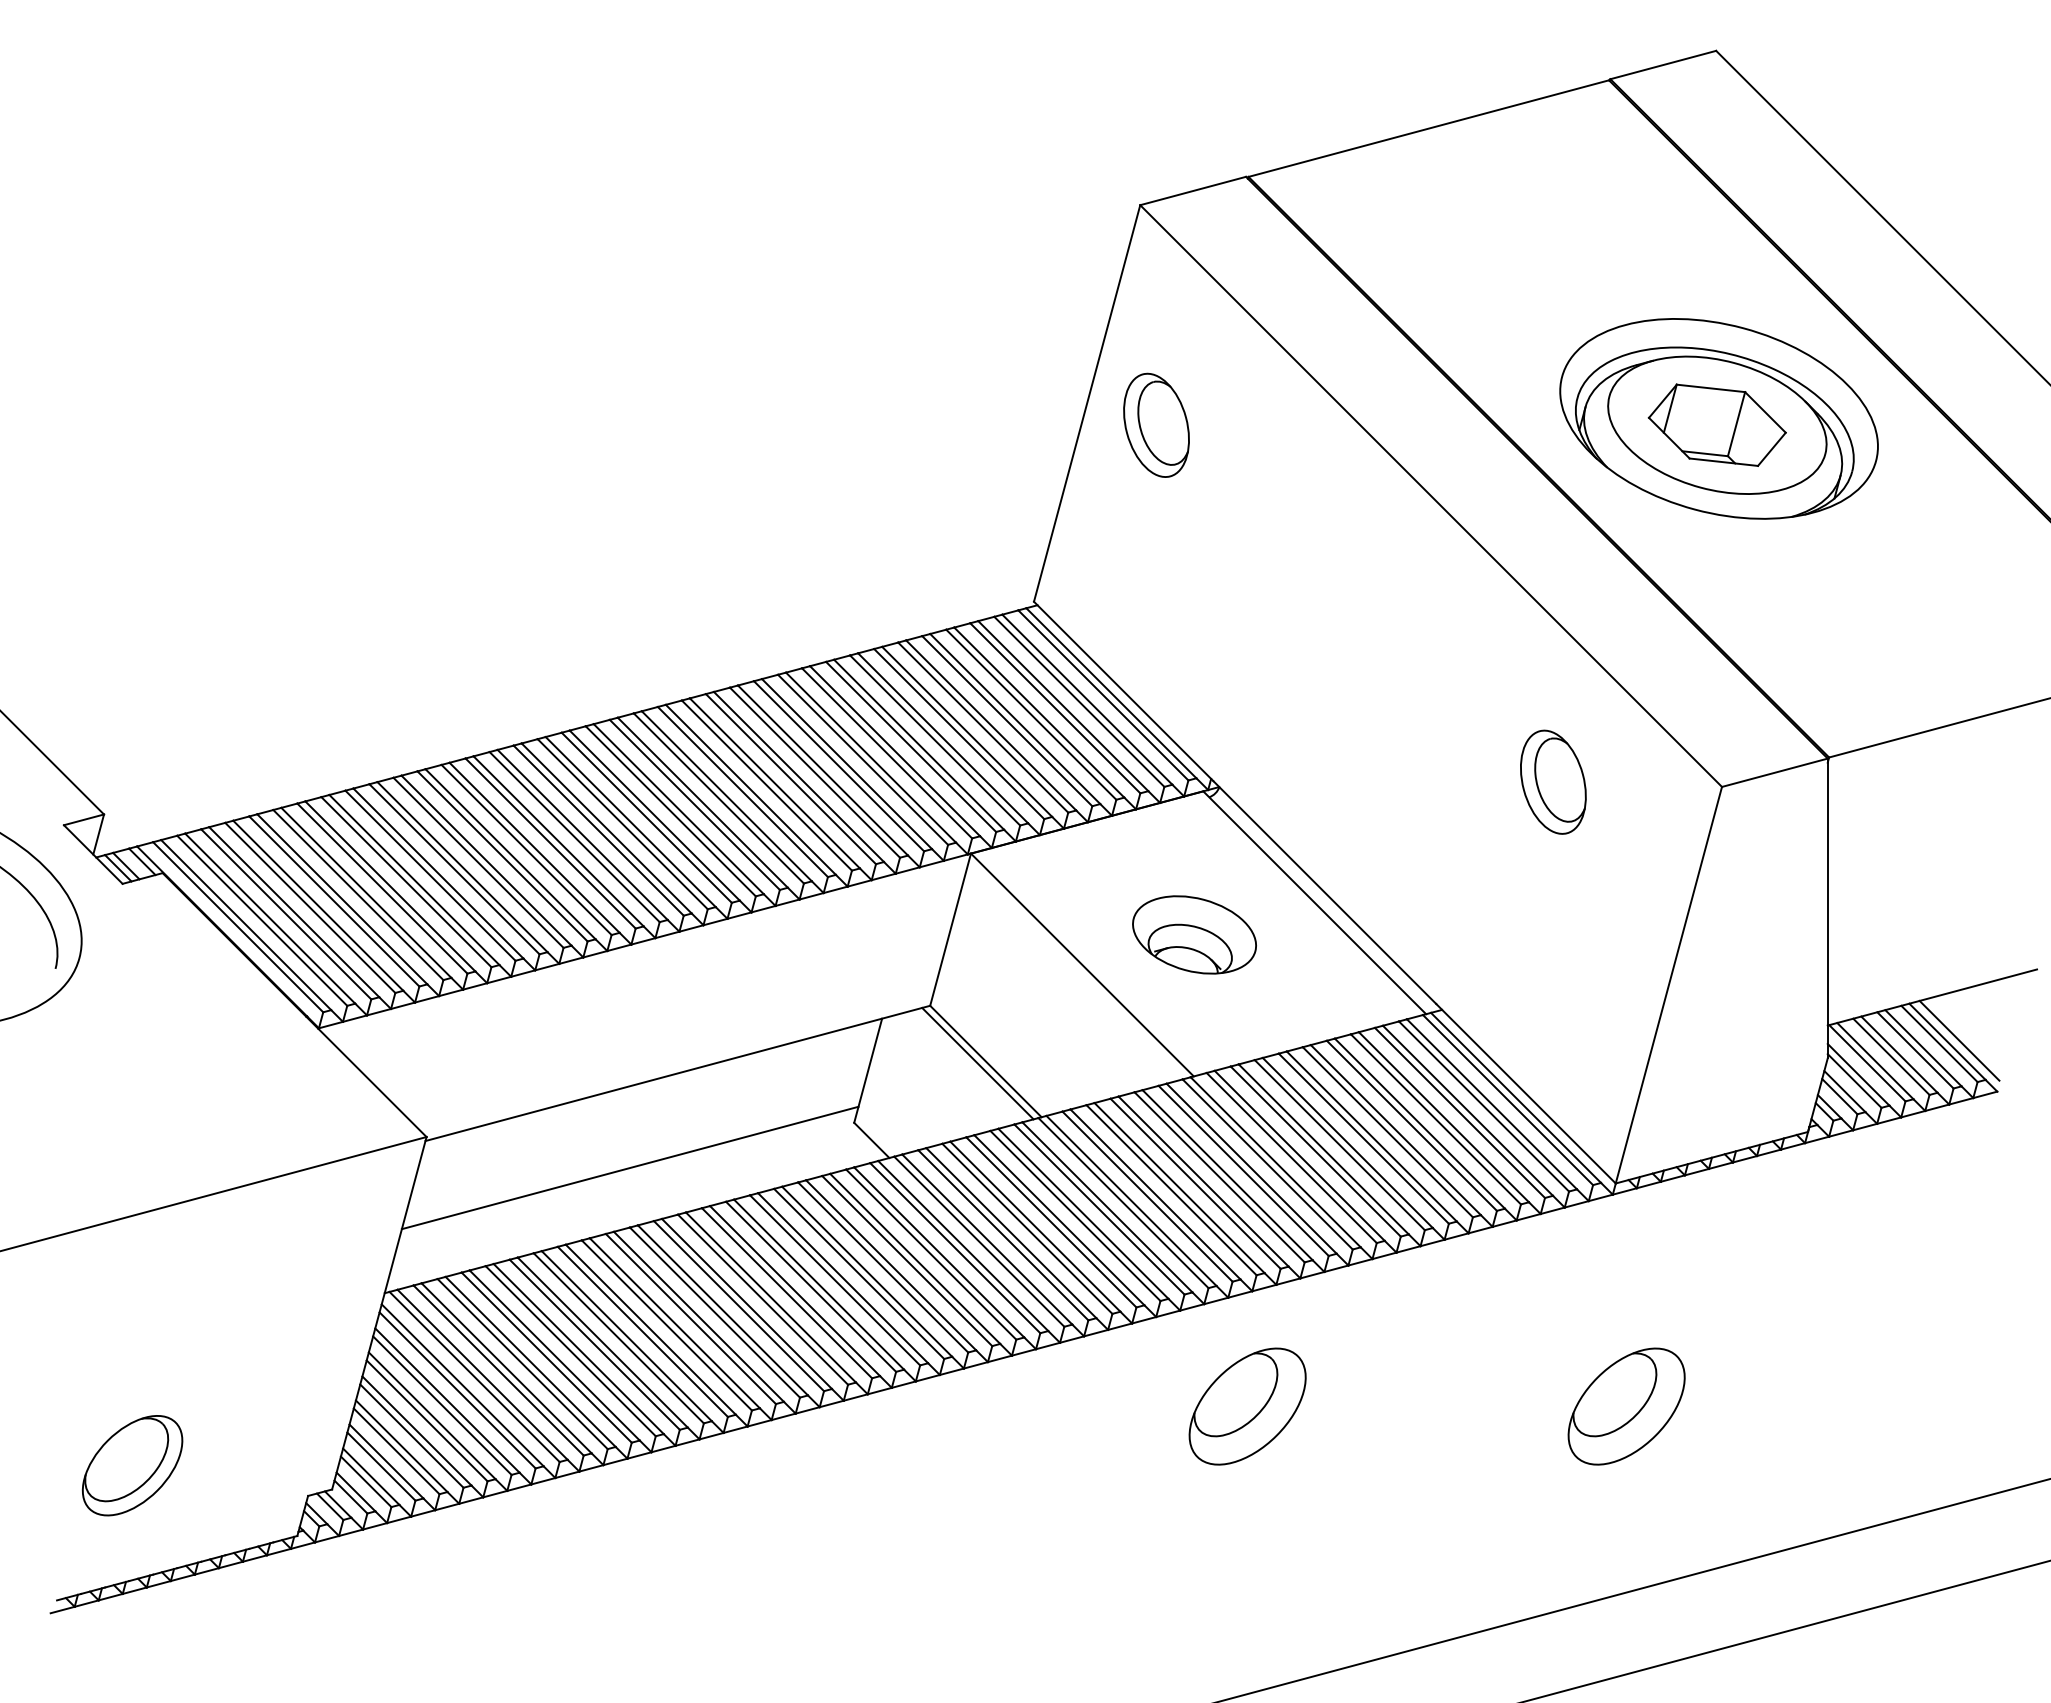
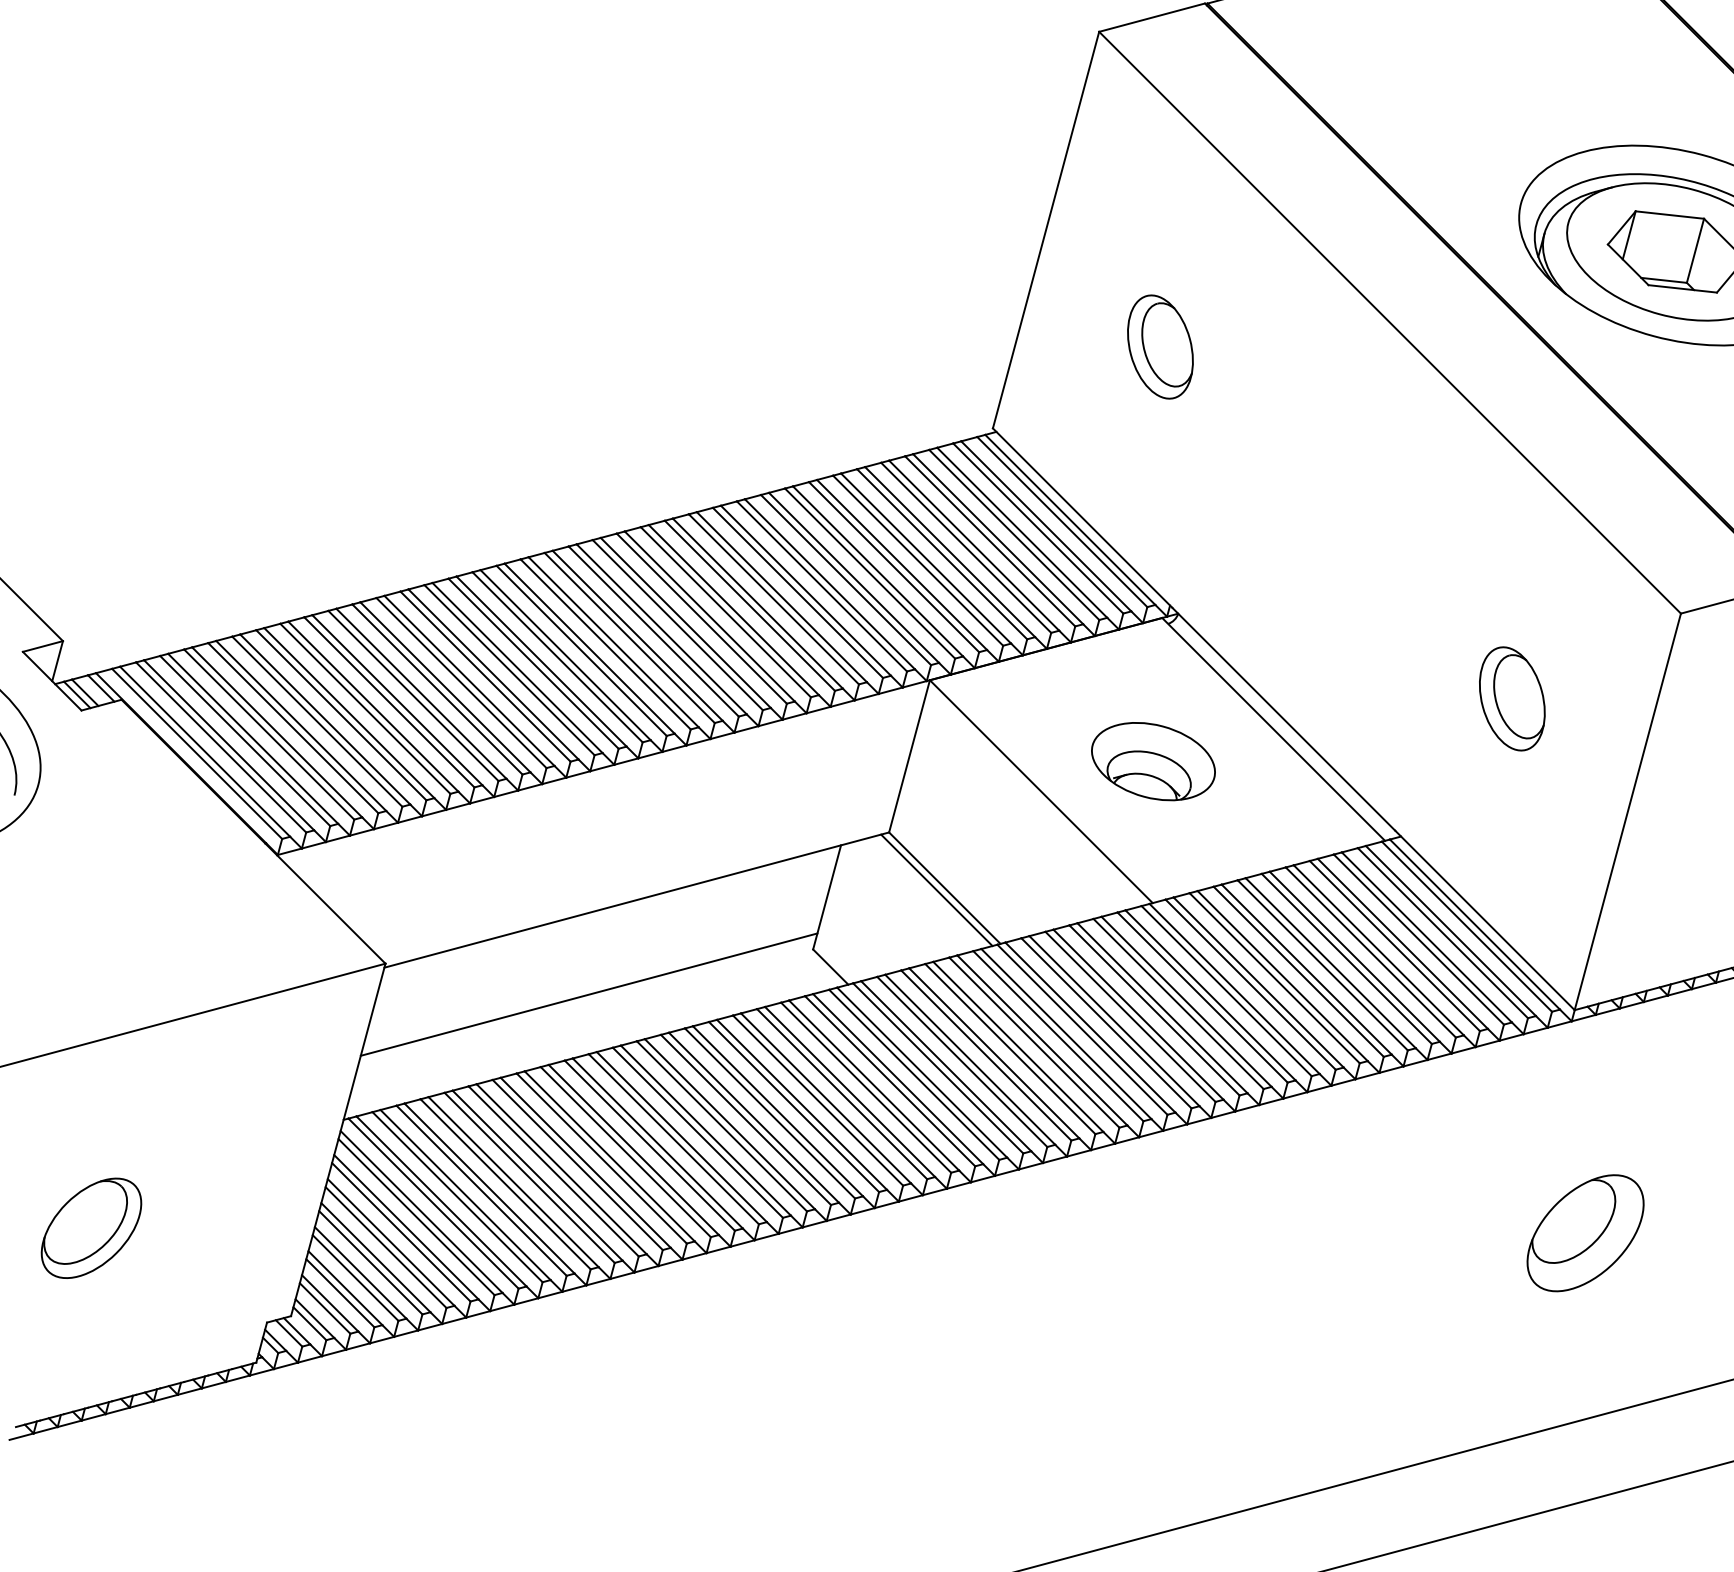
part: (1156, 424) -> (1160, 346), moved
part: (1553, 781) -> (1512, 698), moved
part: (1247, 1406) -> (1206, 1233), removed
part: (132, 1465) -> (91, 1228), moved

